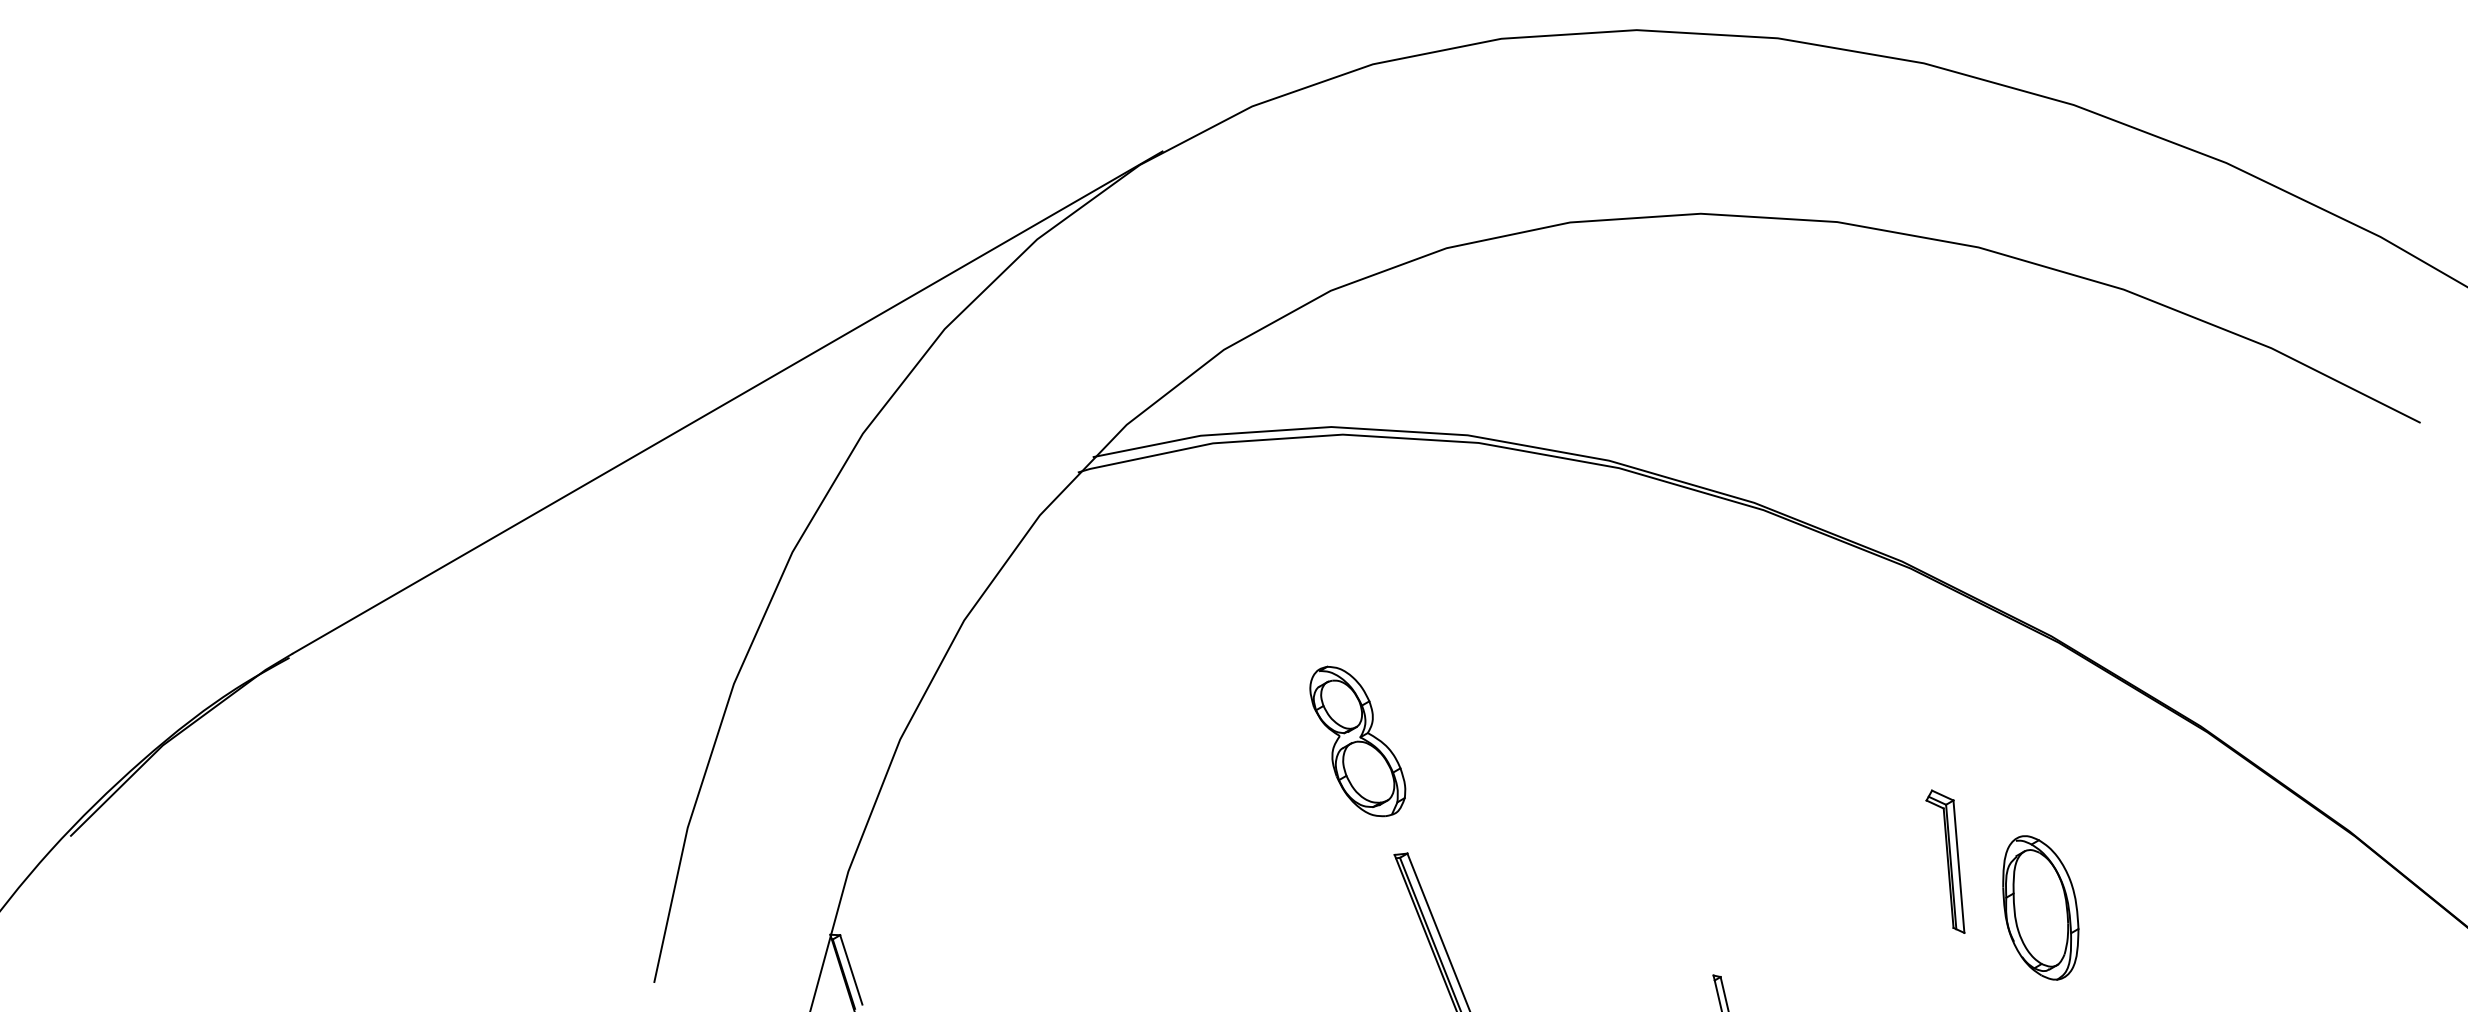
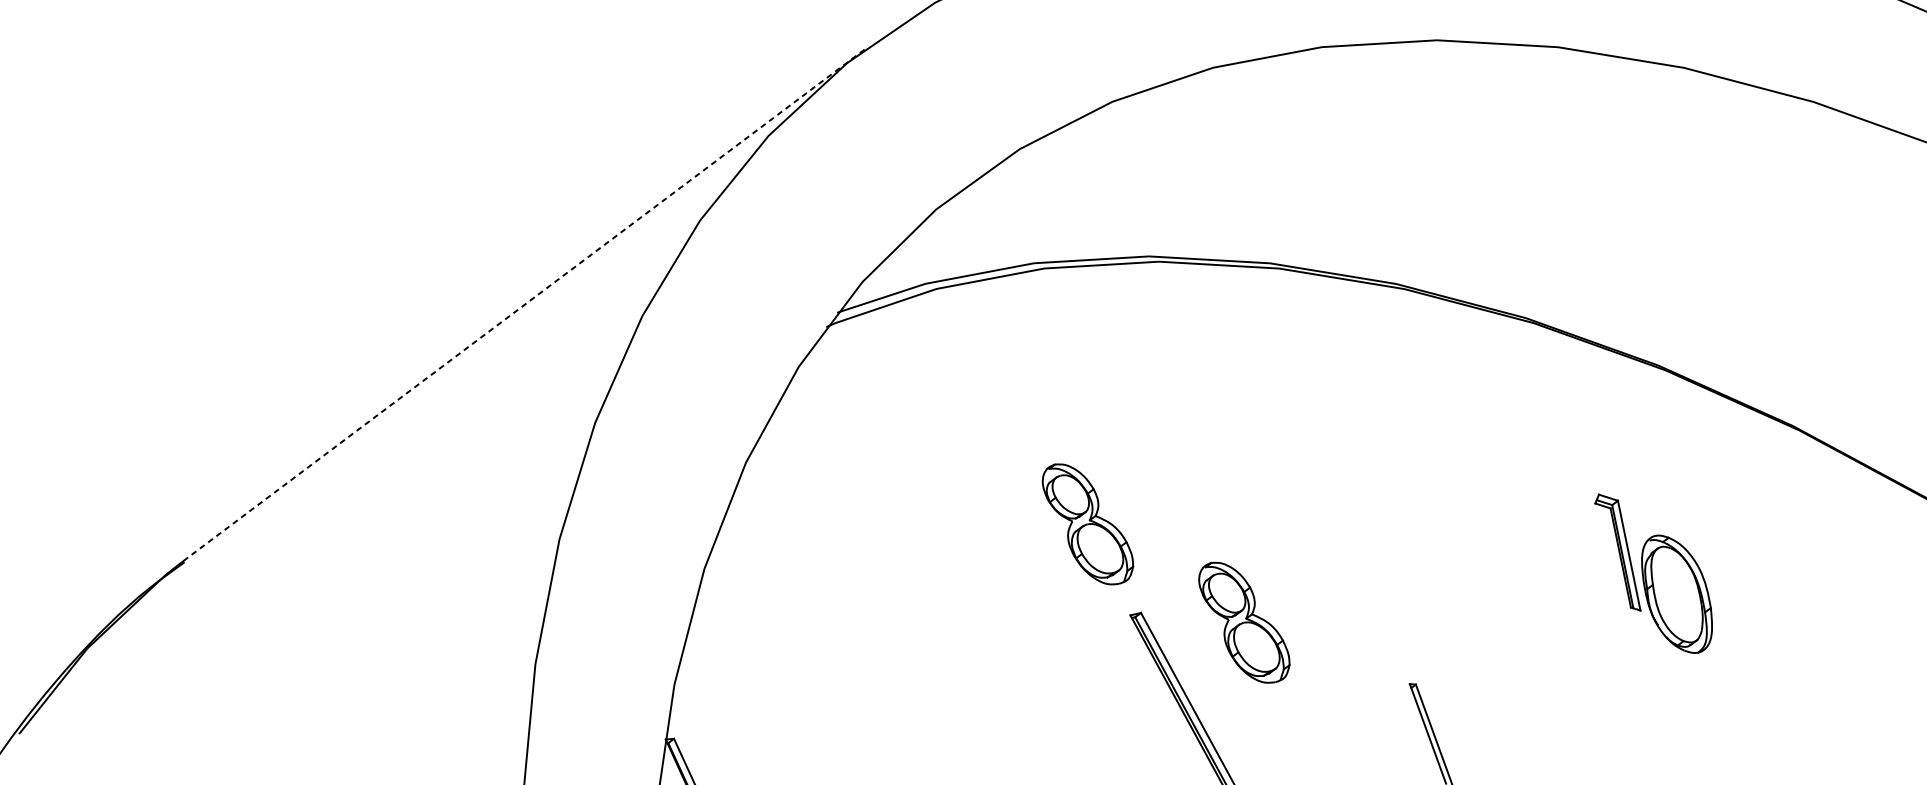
line: (727, 402) -> (525, 303), solid -> dashed
part: (1945, 861) -> (1617, 552), moved
part: (1527, 879) -> (1244, 622), added

